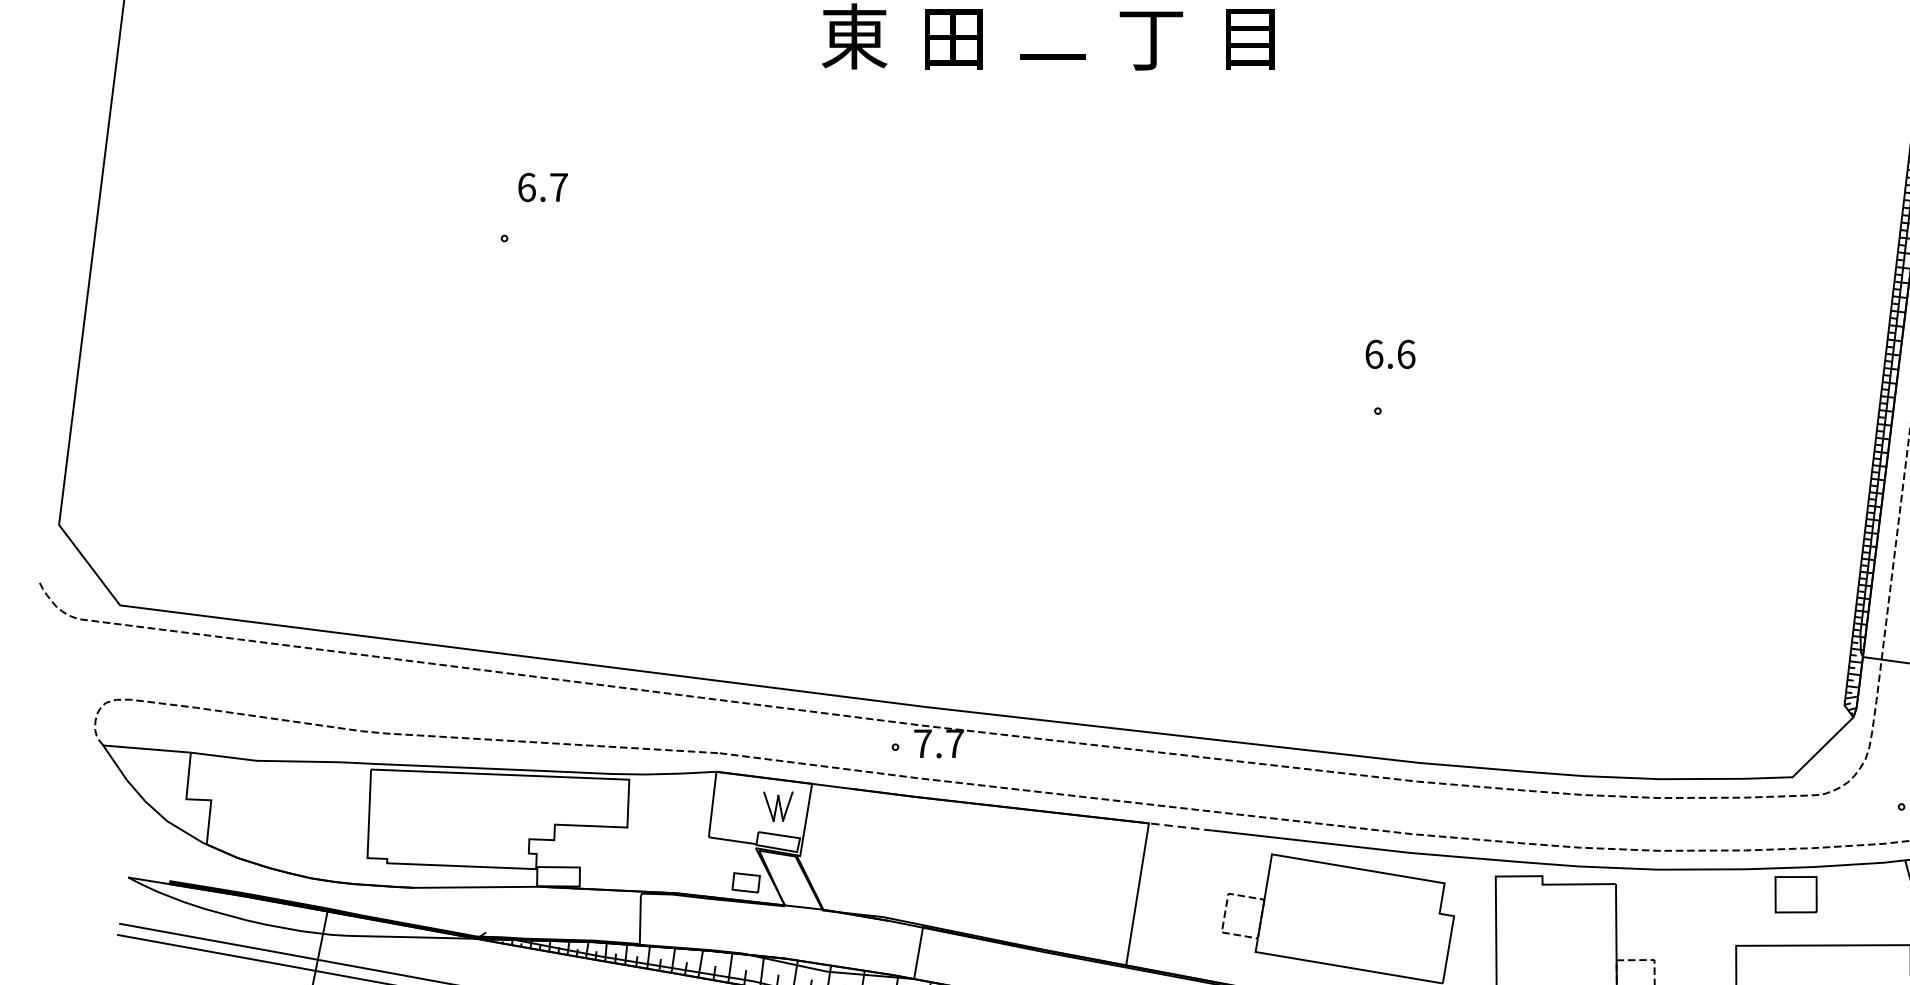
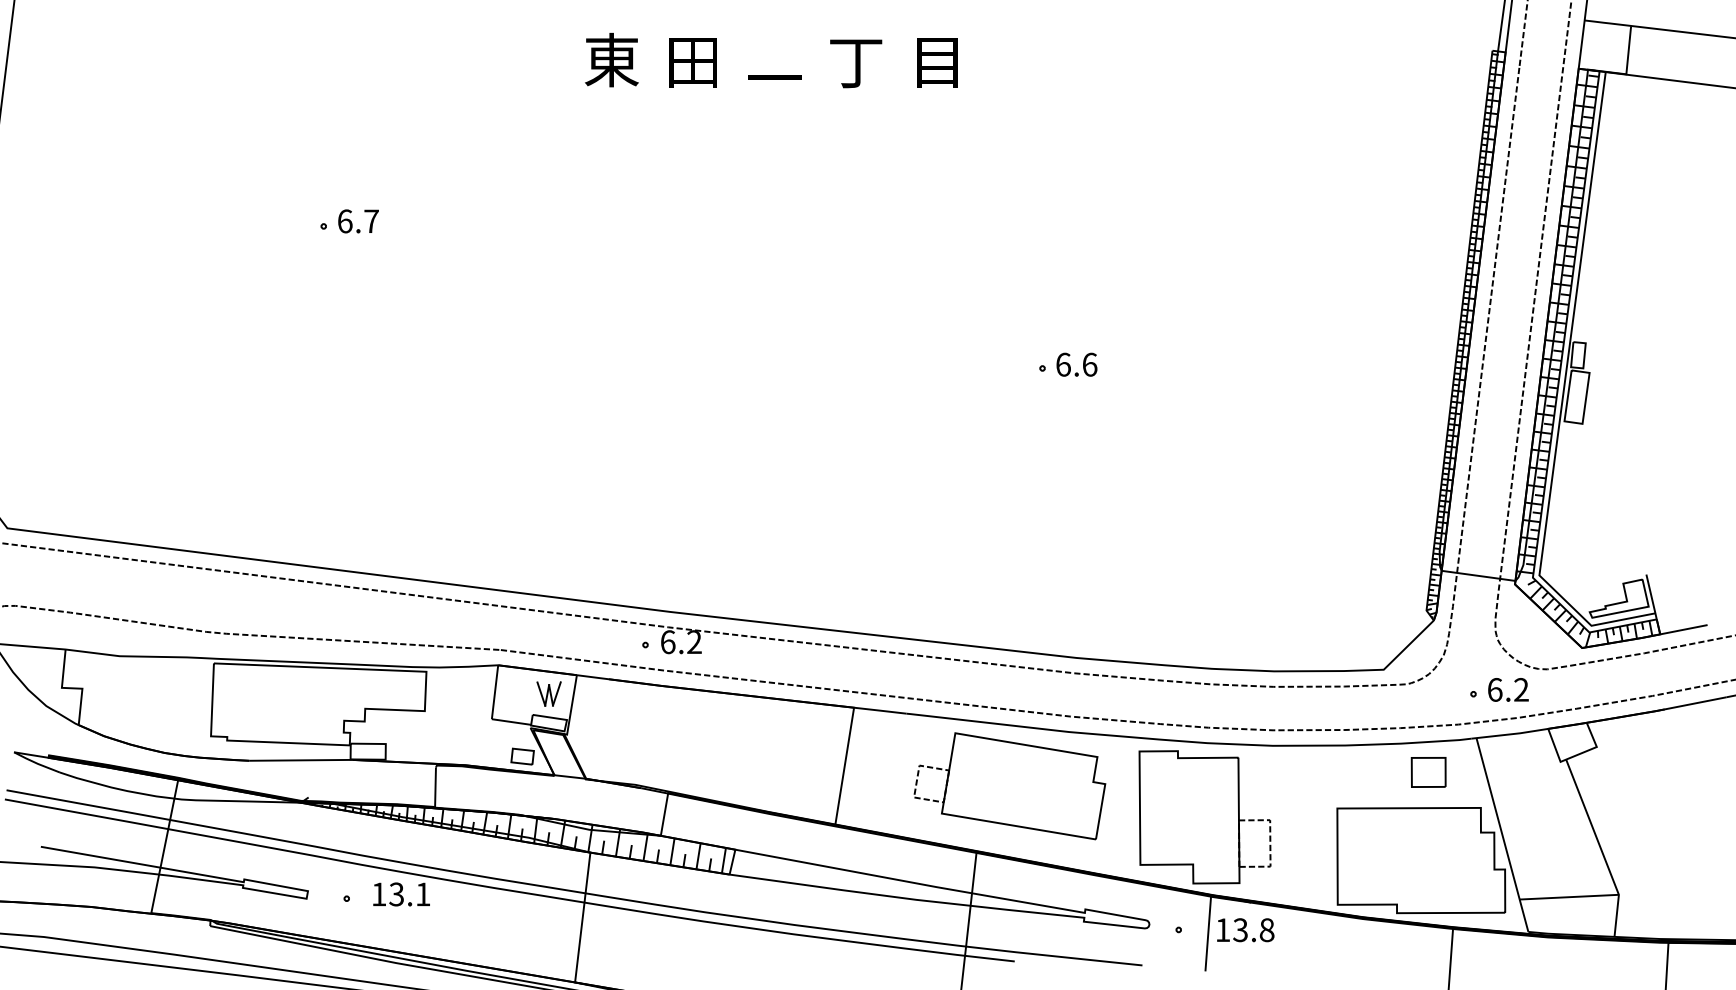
text: (543, 187) -> (358, 221), moved
text: (1390, 354) -> (1076, 364), moved
text: (939, 744) -> (681, 642), 7.7 -> 6.2
line: (1181, 826) -> (880, 710), dashed -> solid
part: (1795, 894) -> (1428, 772), moved

